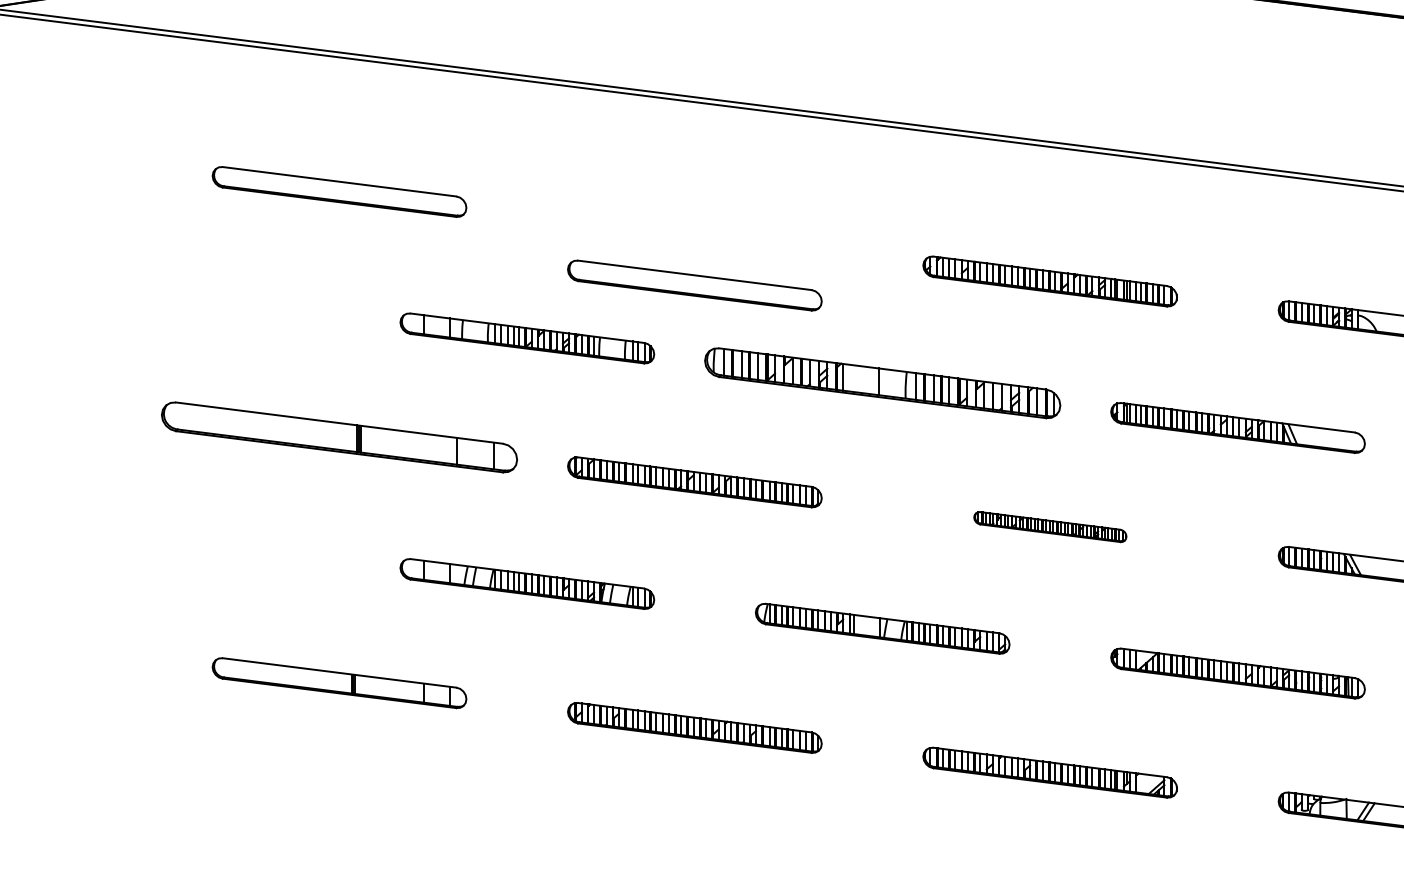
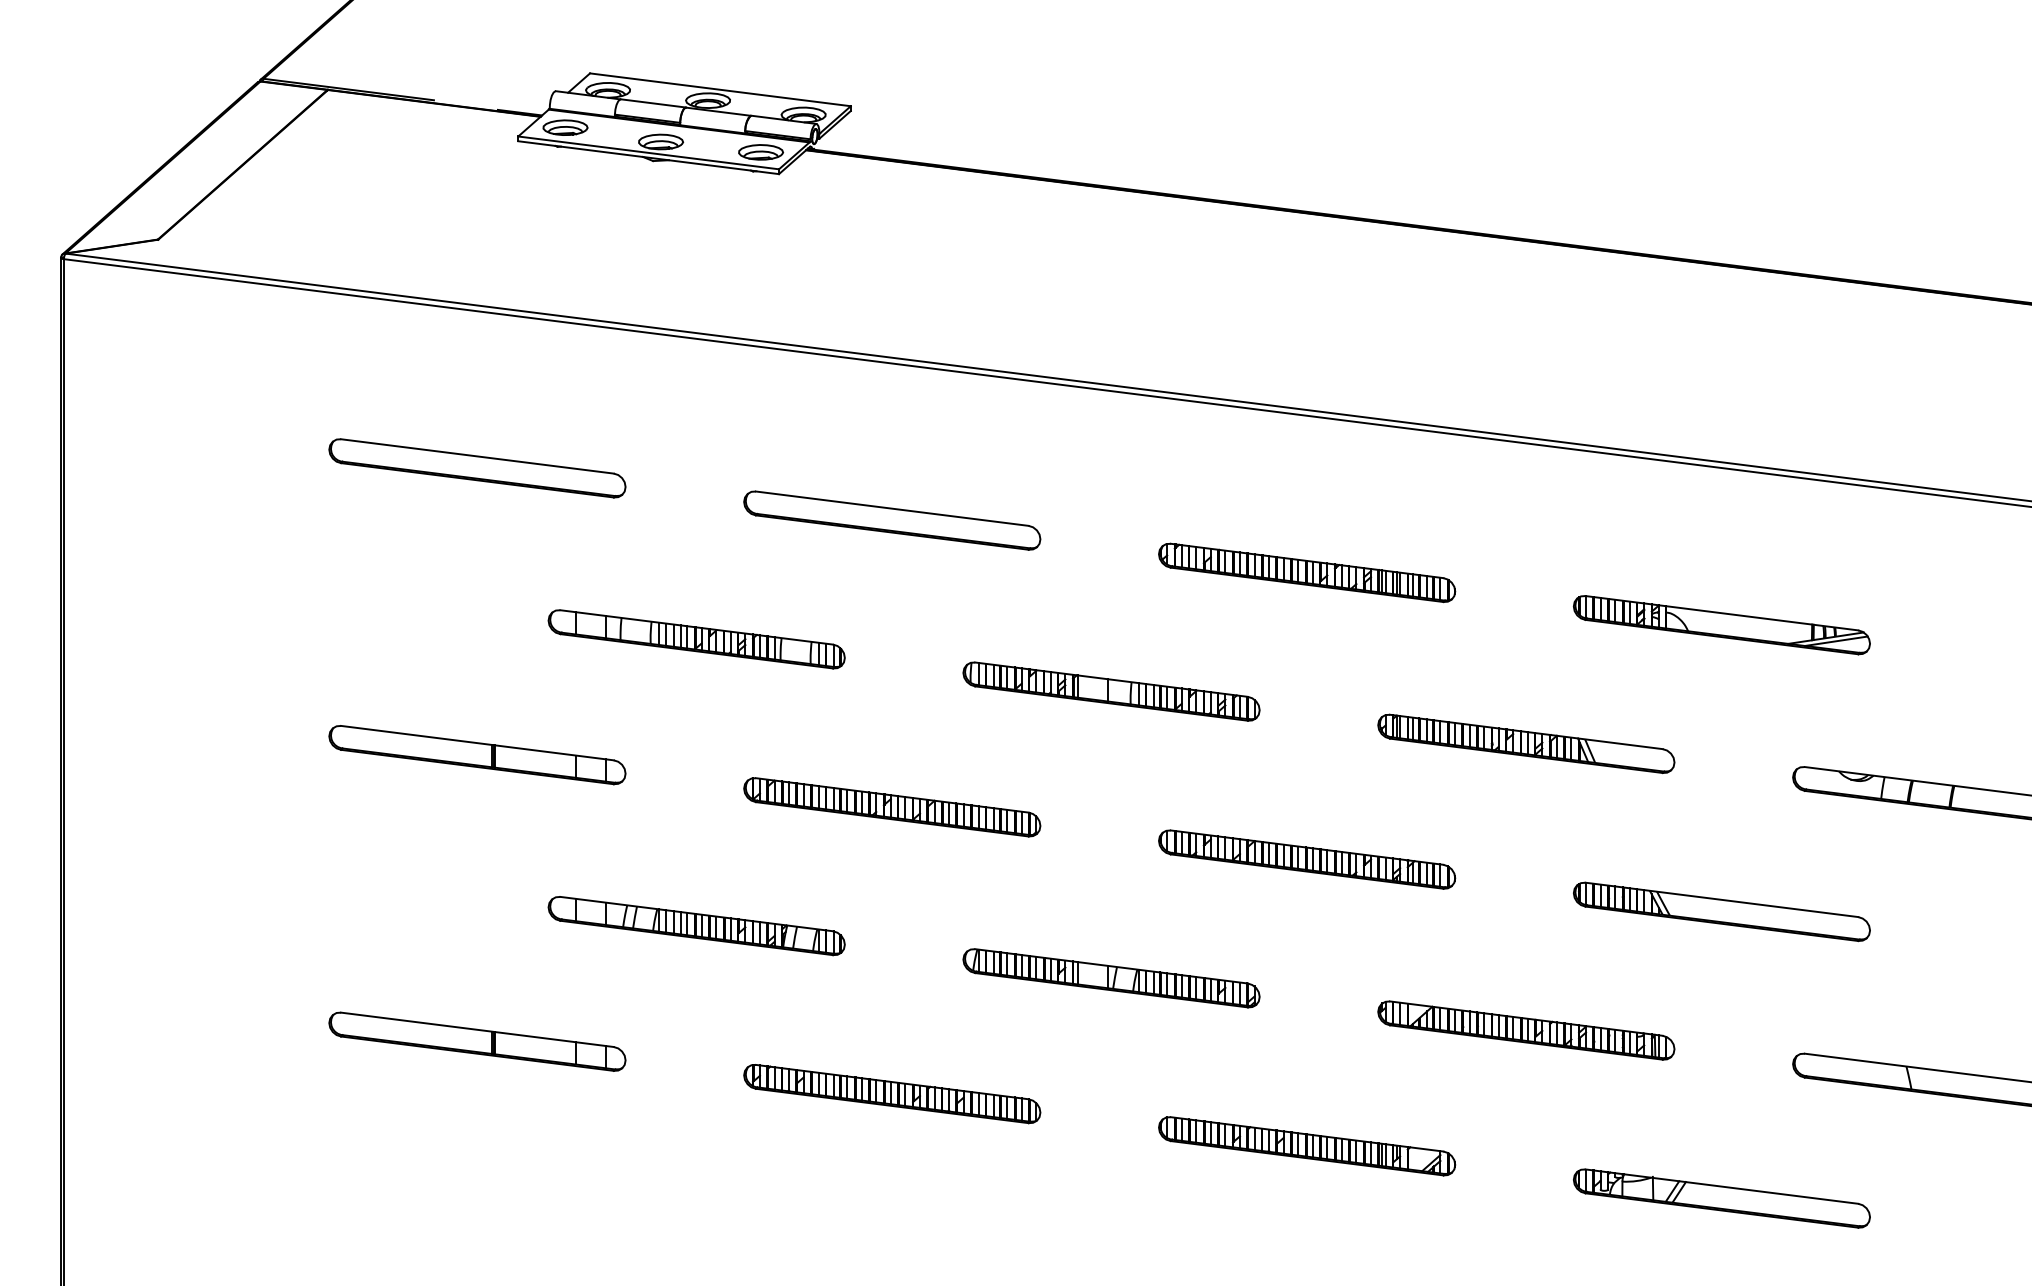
part: (695, 285) -> (892, 520), moved
part: (882, 383) -> (1111, 691), size x0.71
part: (339, 437) -> (477, 755), size x0.71
part: (1050, 527) -> (1307, 859), size x1.67

